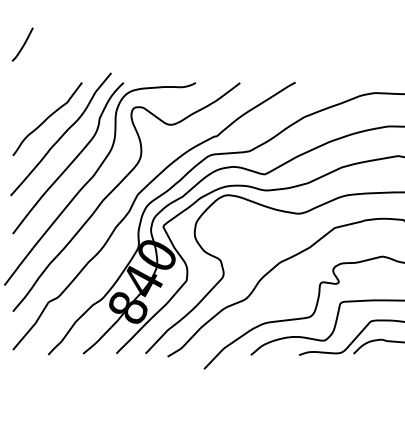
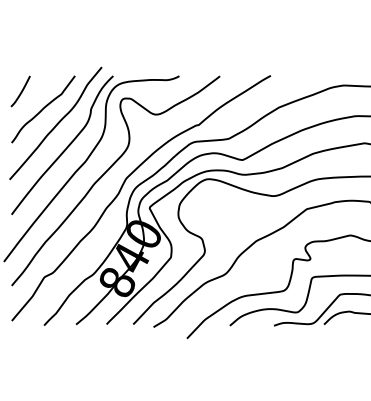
curve: (23, 44) -> (21, 91), moved

